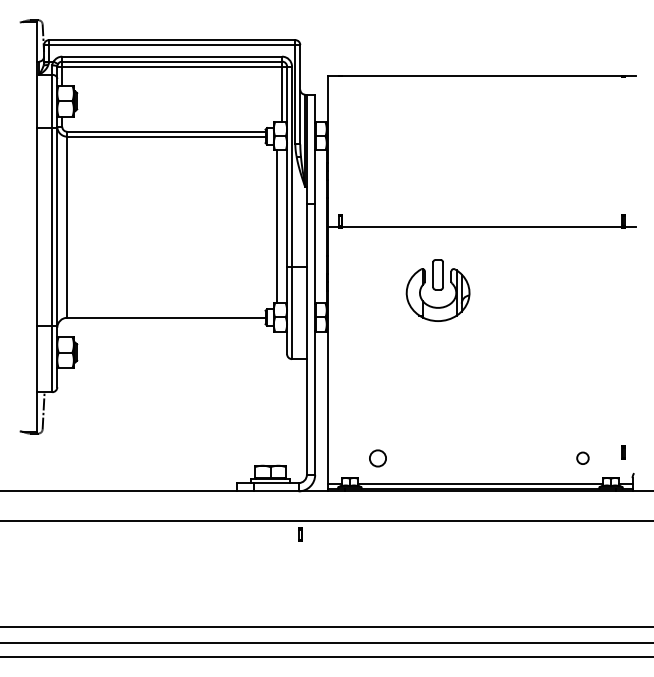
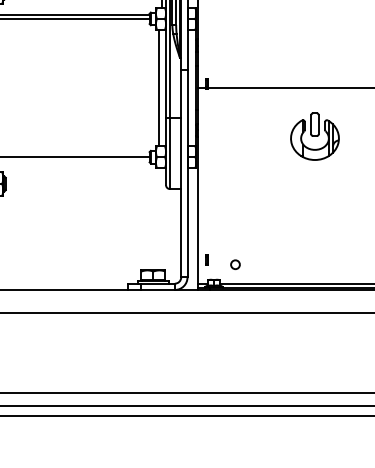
part: (437, 290) -> (314, 136), moved
circle: (377, 457) -> (235, 264), size x0.71
part: (300, 534) -> (206, 260), moved

